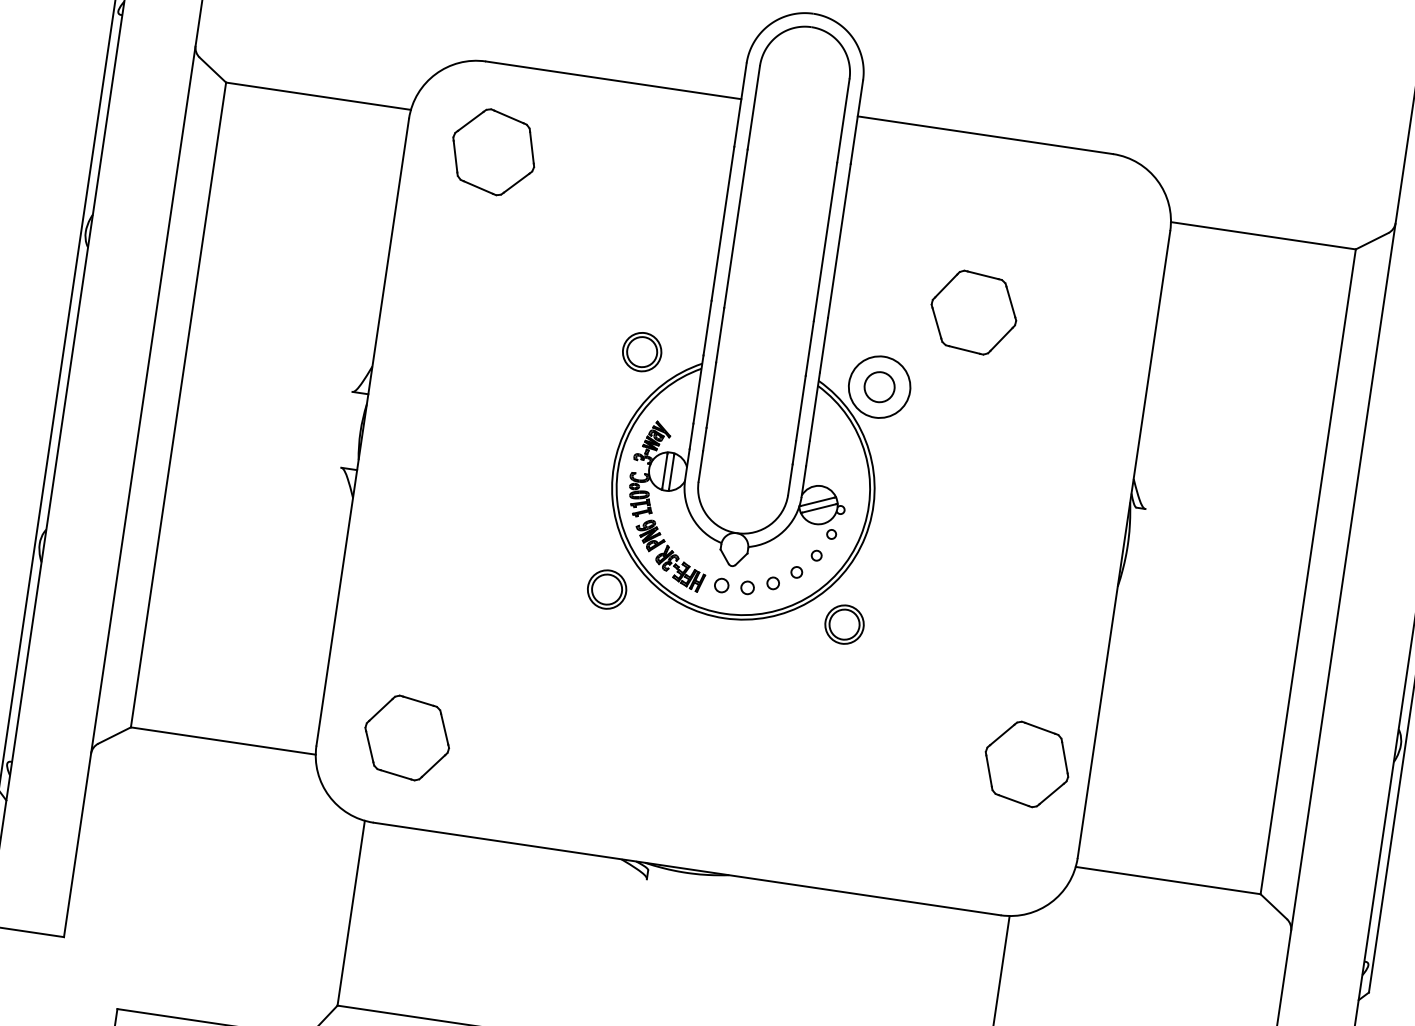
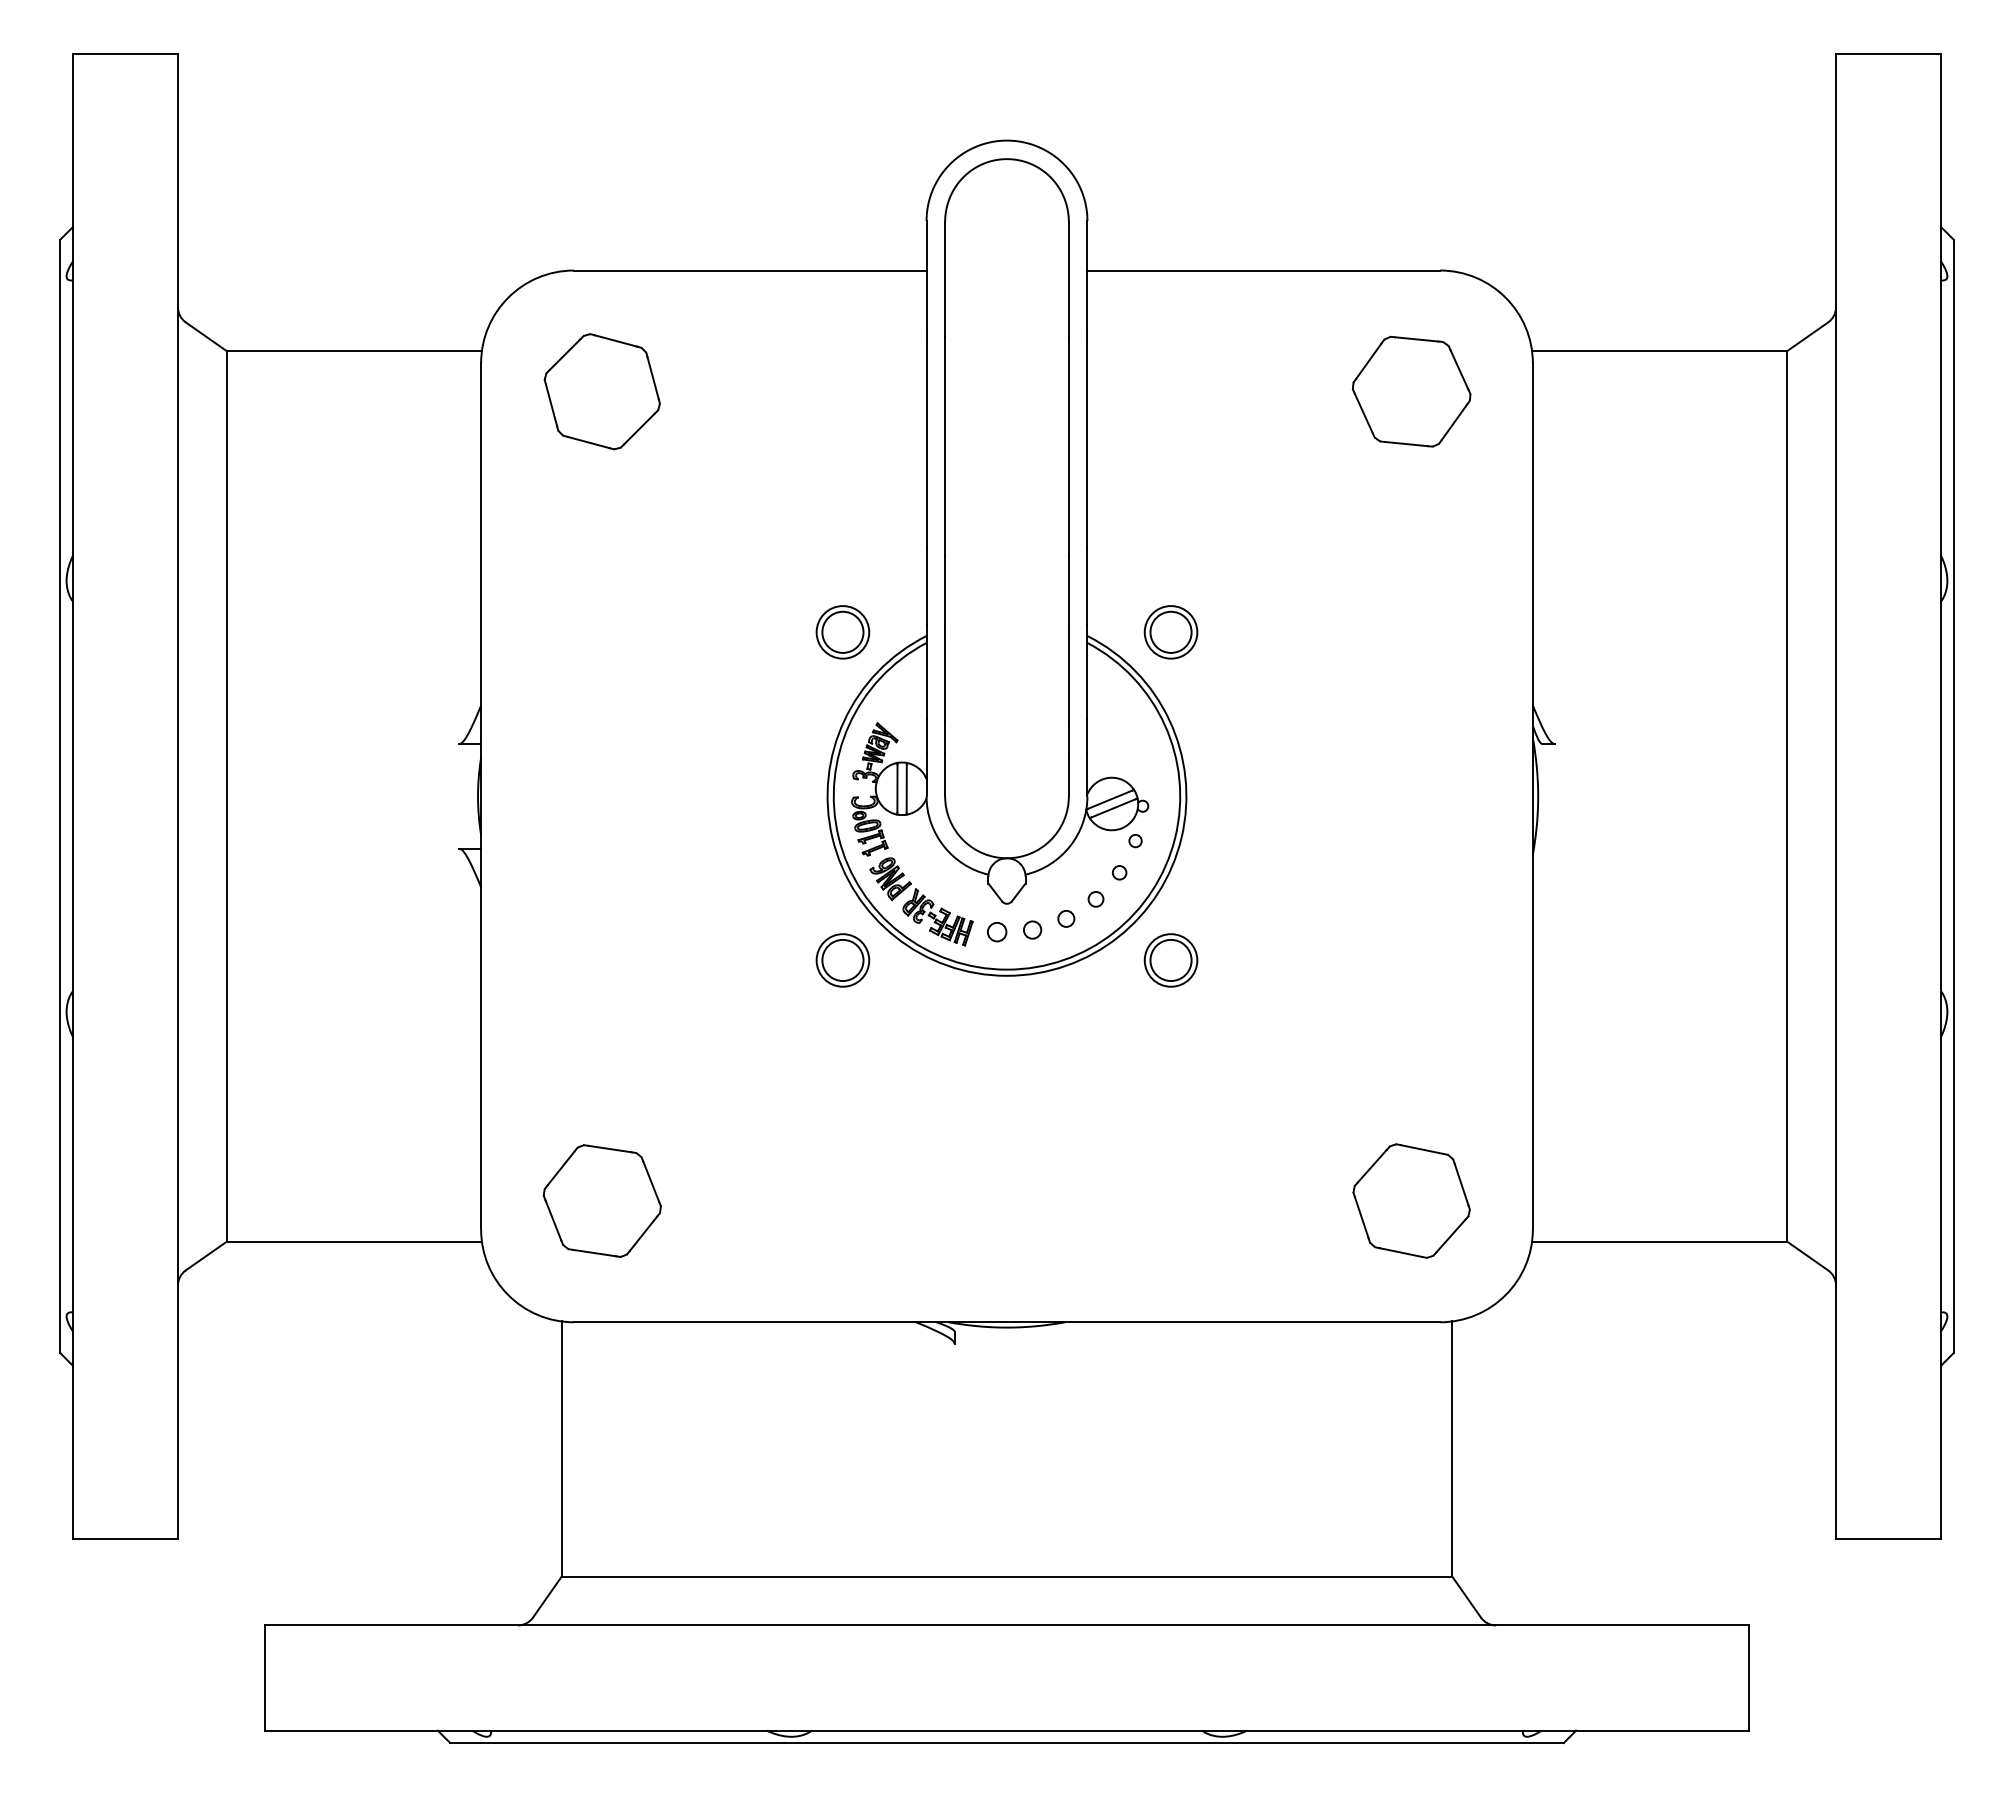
part: (973, 312) -> (1411, 391), moved
circle: (879, 387) -> (1170, 632), size x0.62
part: (1026, 764) -> (1411, 1200), moved

